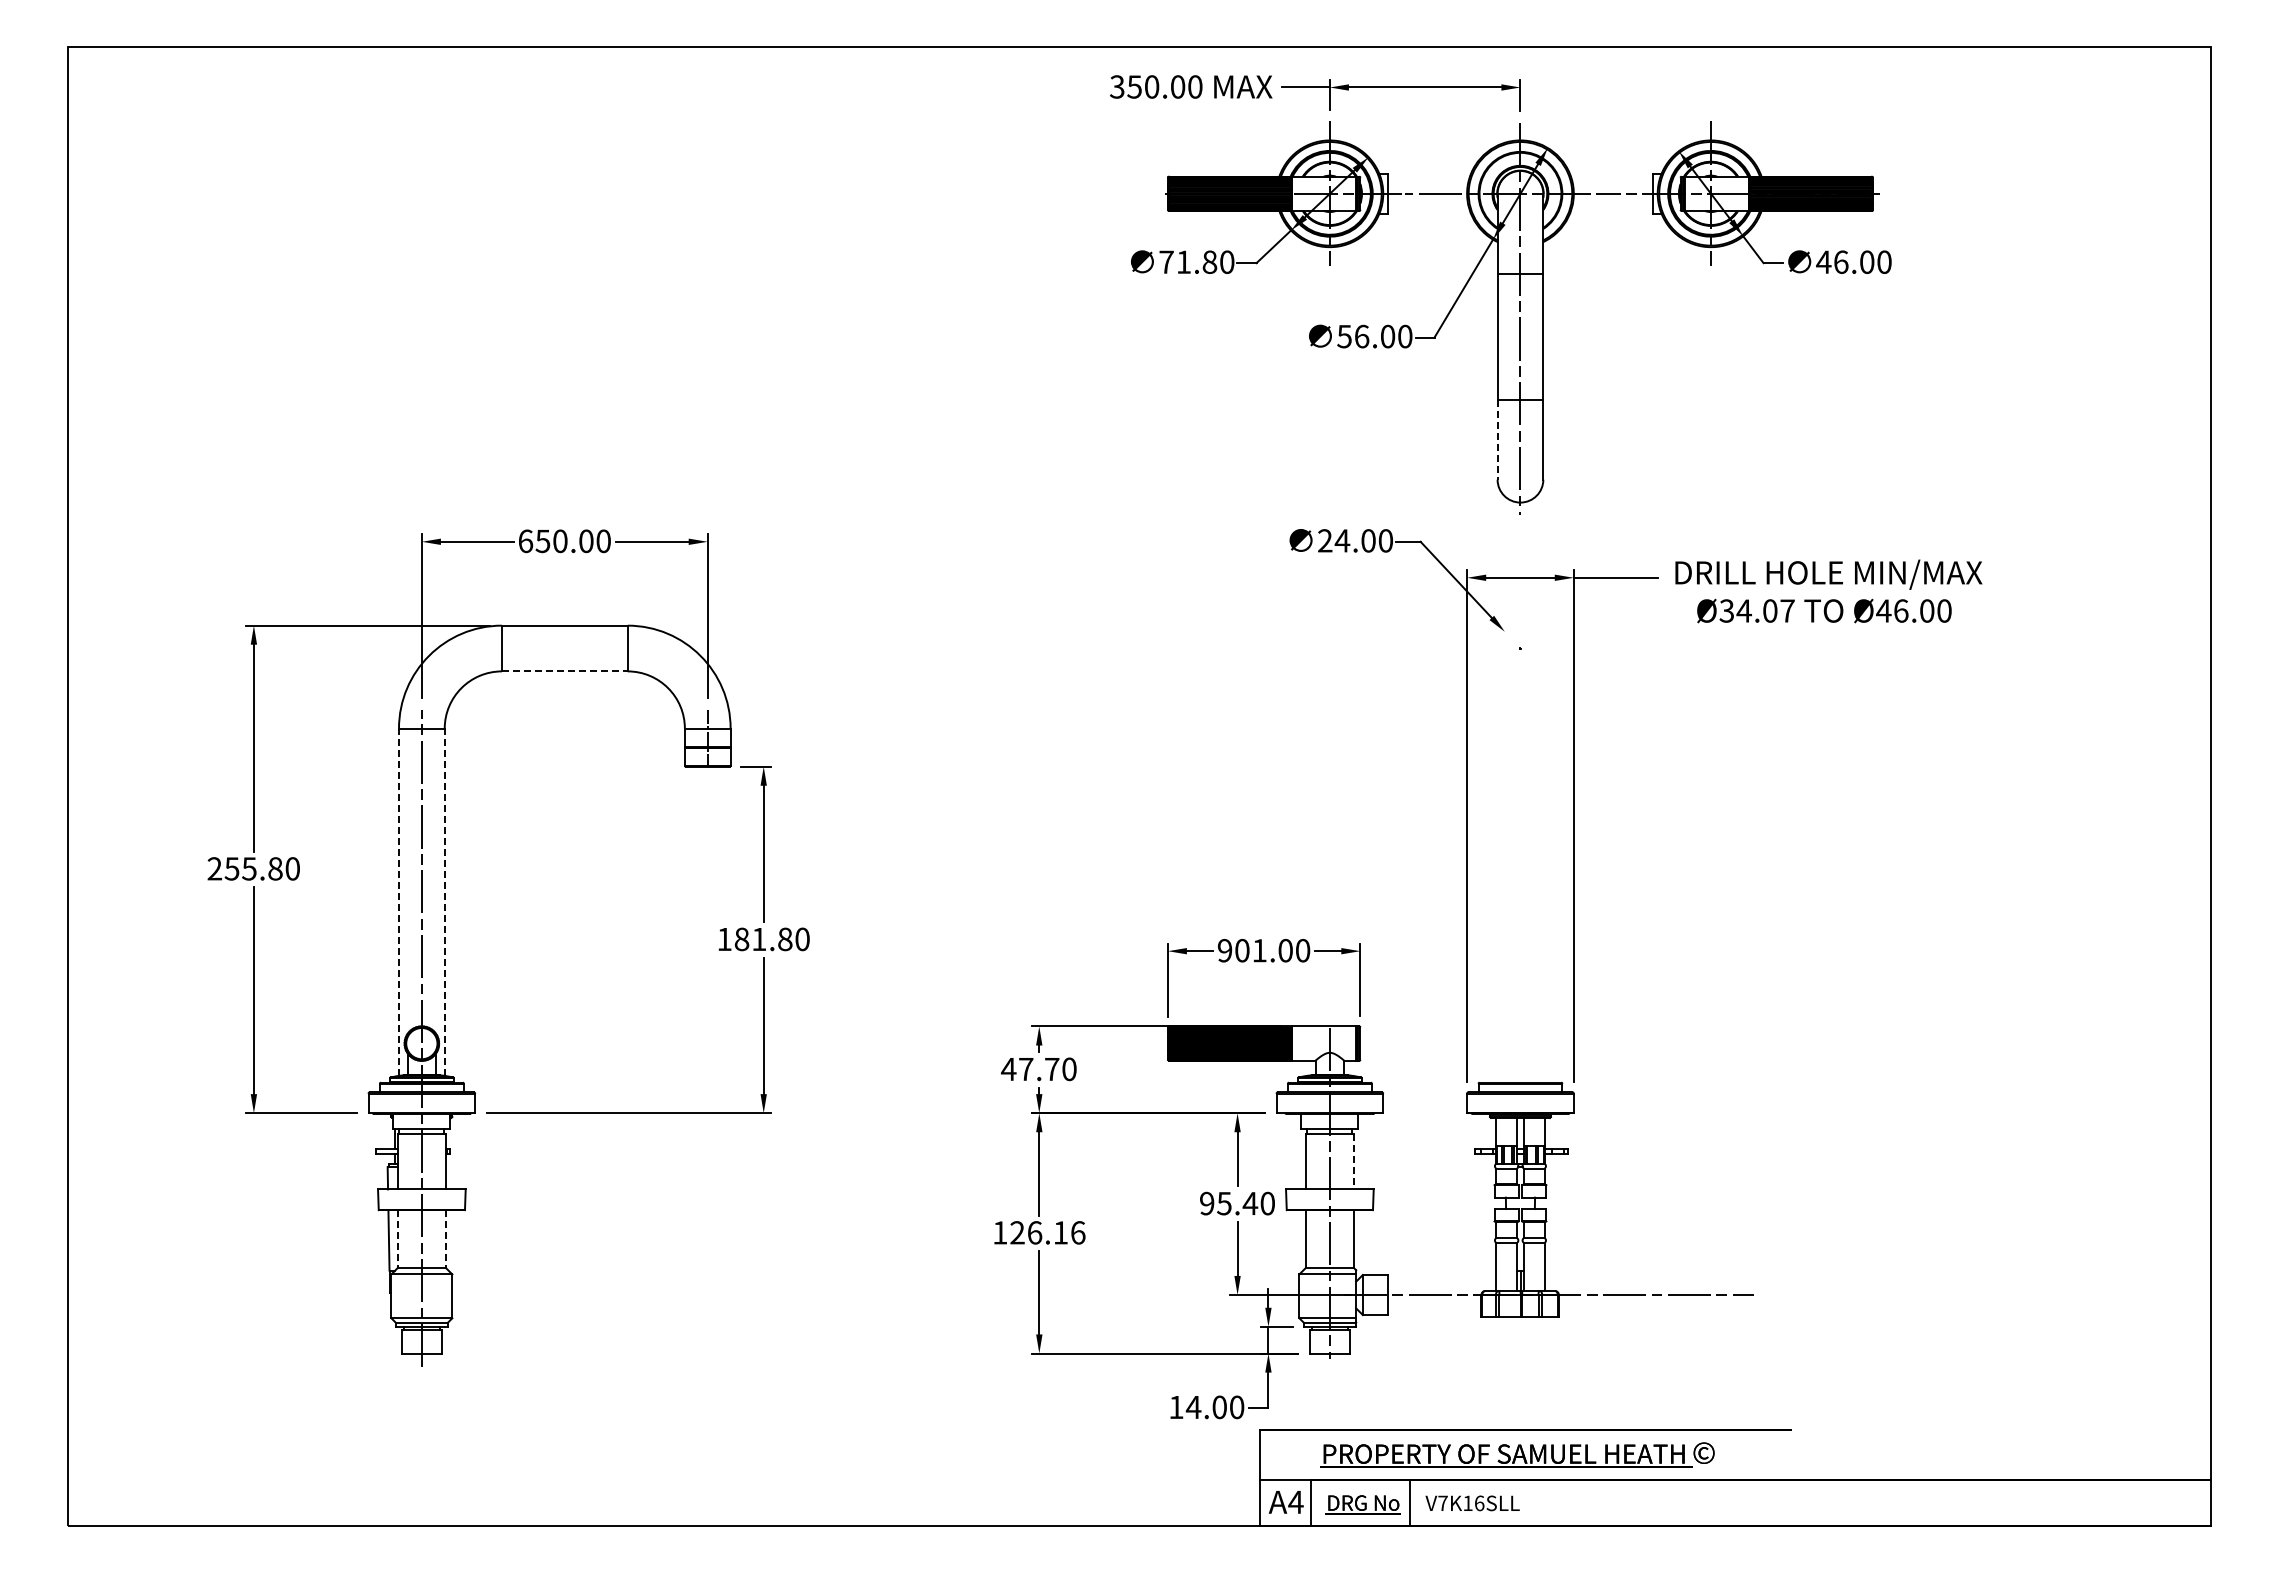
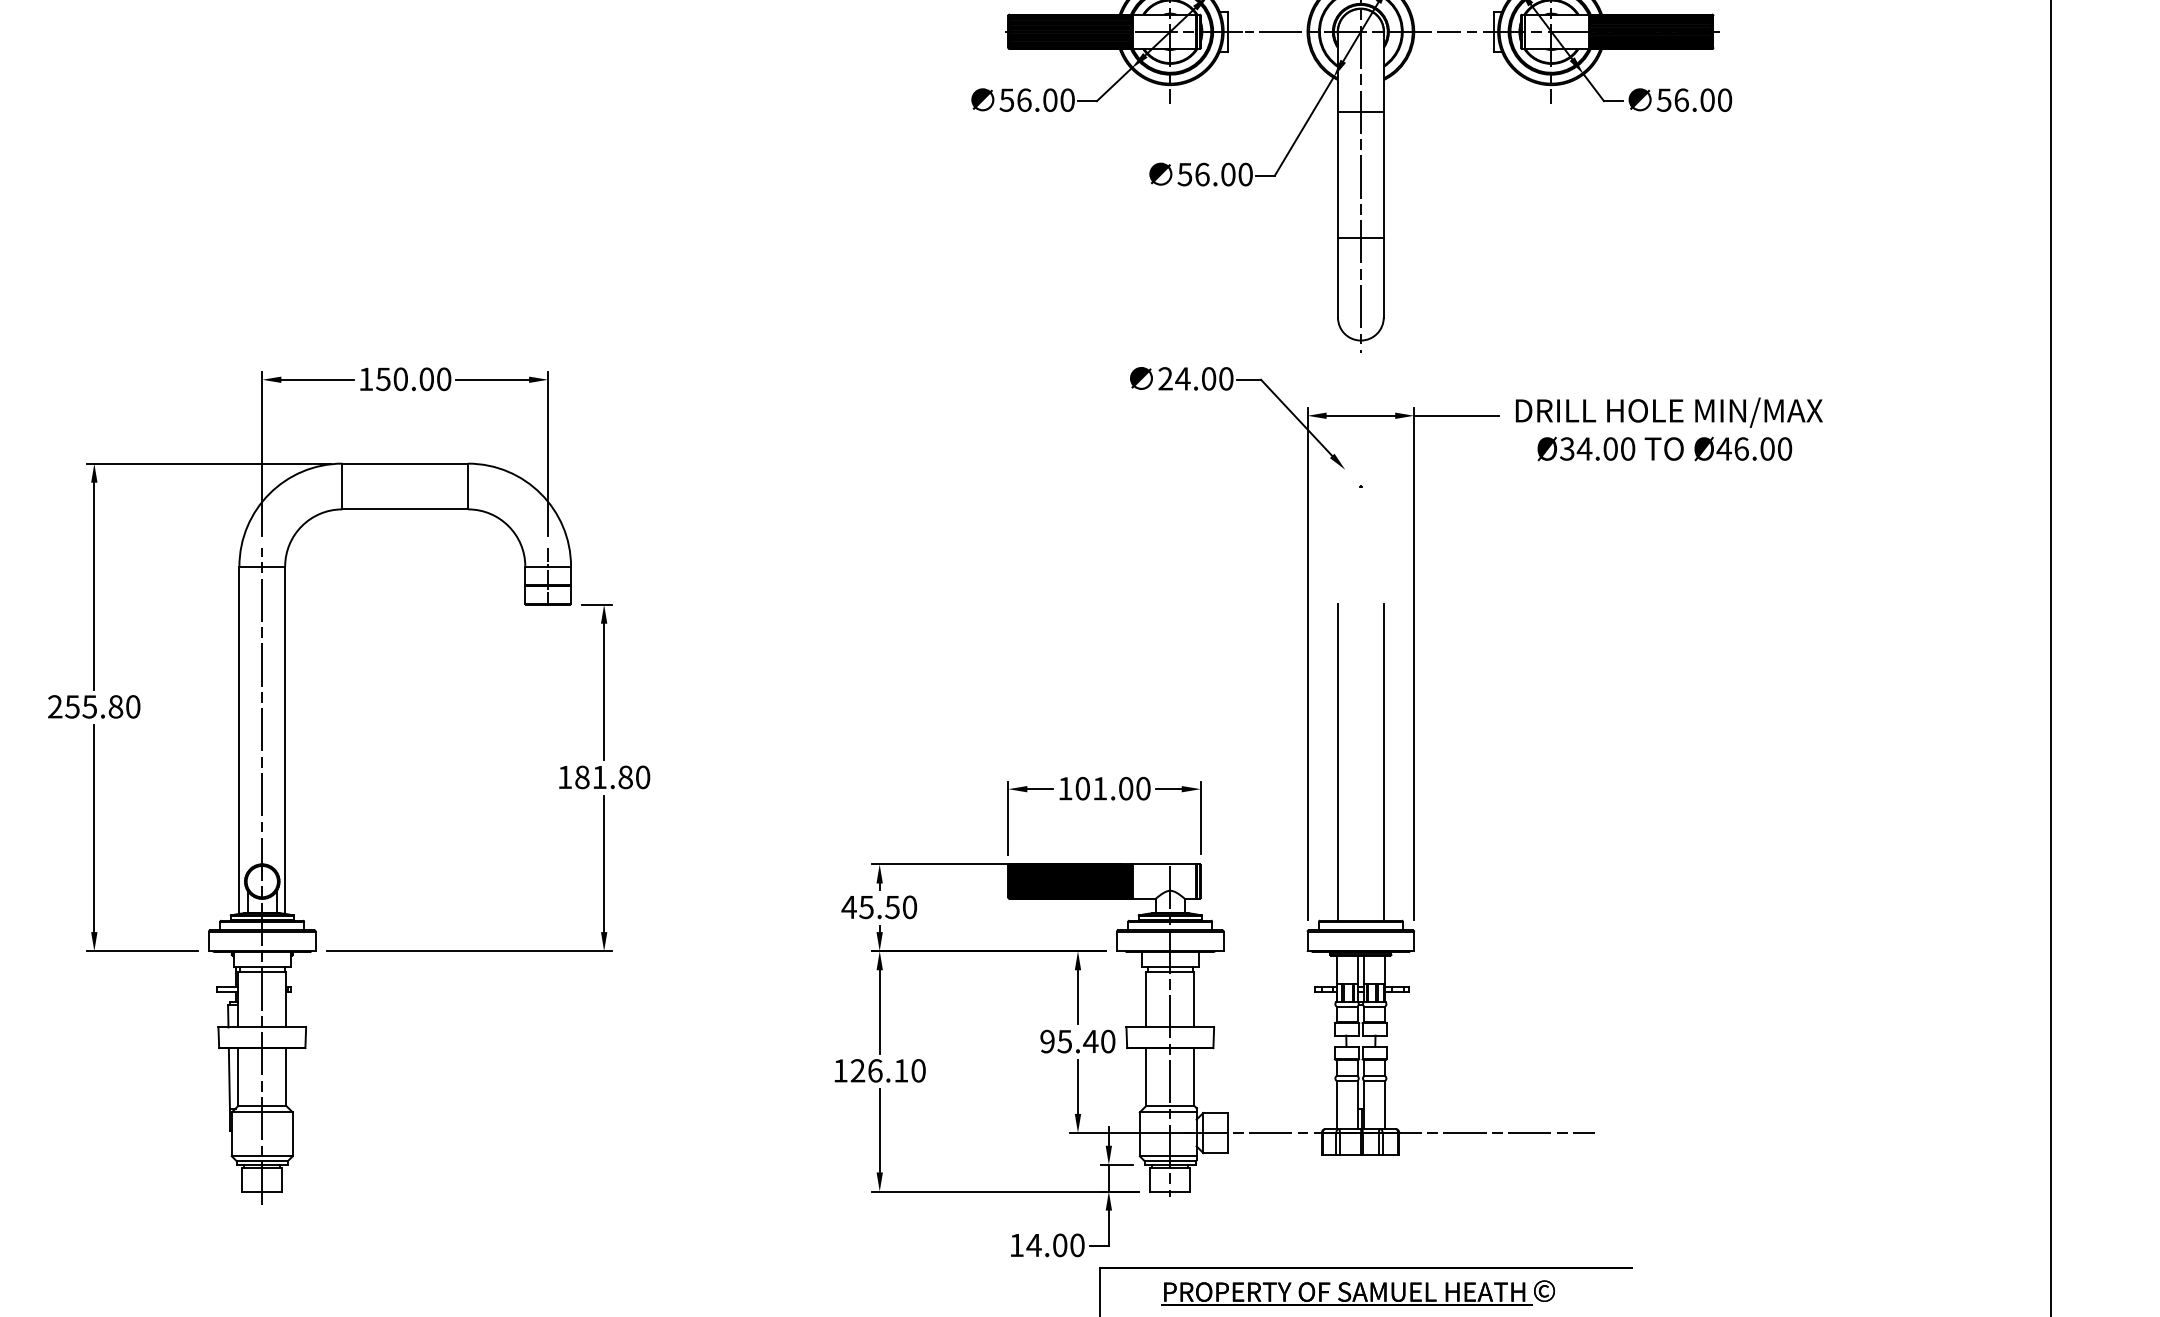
text: (1188, 261) -> (1028, 99), 71.80 -> 56.00
text: (1823, 261) -> (1663, 99), 46.00 -> 56.00
line: (1497, 440) -> (1337, 278), dashed -> solid
text: (526, 541) -> (366, 379), 650.00 -> 150.00
text: (1787, 610) -> (1627, 448), Ø34.07 -> Ø34.00
line: (564, 671) -> (404, 509), dashed -> solid
line: (399, 902) -> (239, 740), dashed -> solid
line: (444, 902) -> (284, 740), dashed -> solid
line: (1497, 923) -> (1337, 761), added
line: (1543, 923) -> (1383, 761), added
text: (1224, 950) -> (1064, 788), 901.00 -> 101.00
text: (1038, 1069) -> (878, 907), 47.70 -> 45.50
line: (1353, 1161) -> (1193, 999), dashed -> solid
text: (1078, 1232) -> (918, 1070), 126.16 -> 126.10
line: (398, 1239) -> (238, 1077), dashed -> solid
line: (445, 1239) -> (285, 1077), dashed -> solid

